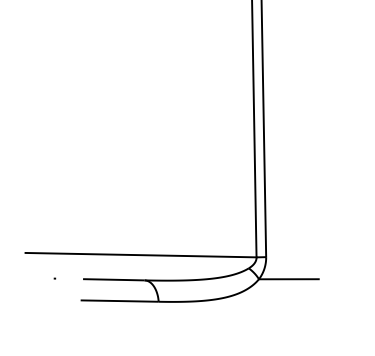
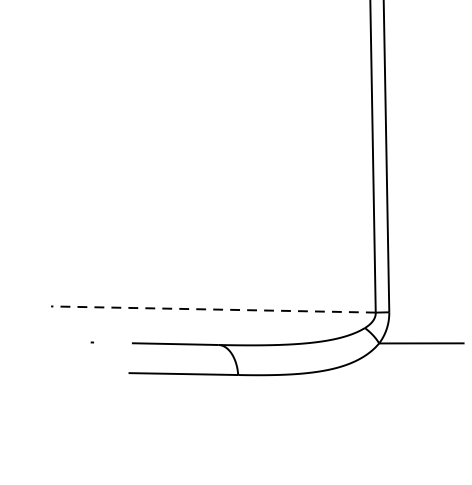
line: (141, 255) -> (214, 310), solid -> dashed

